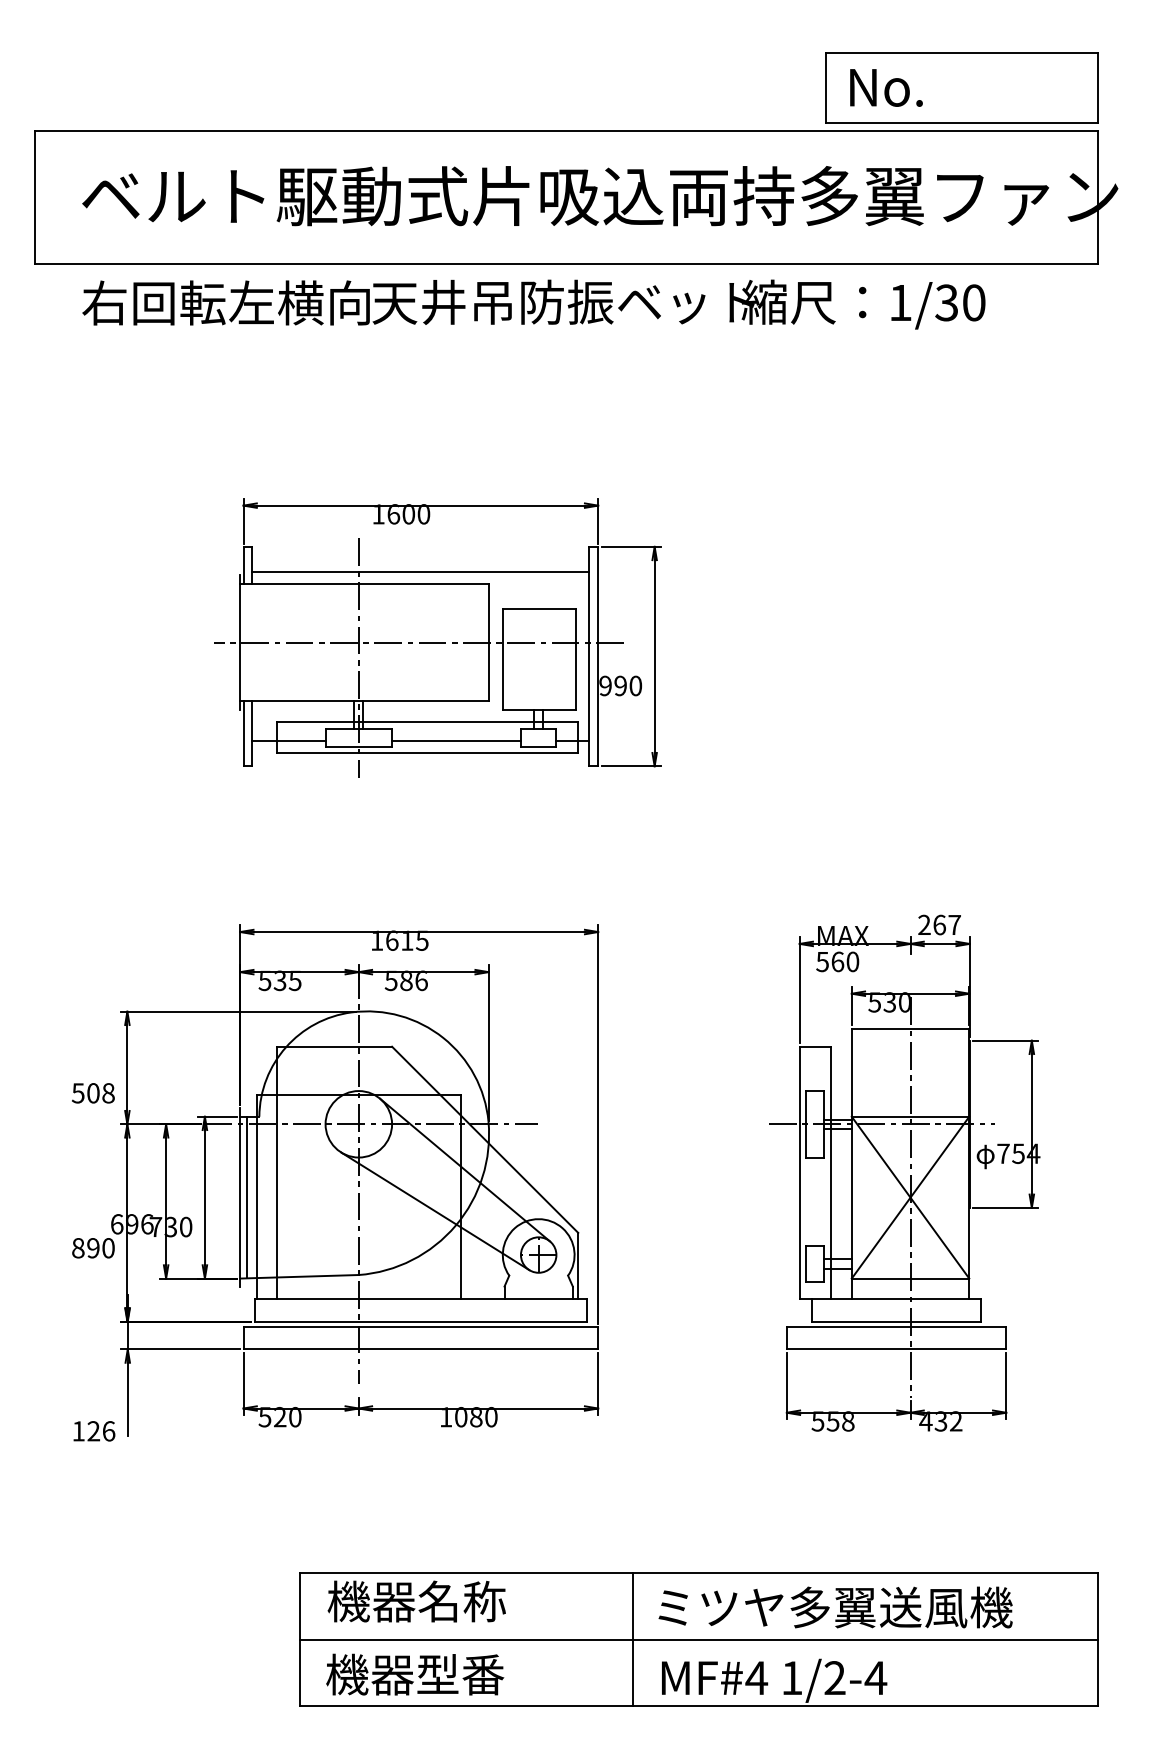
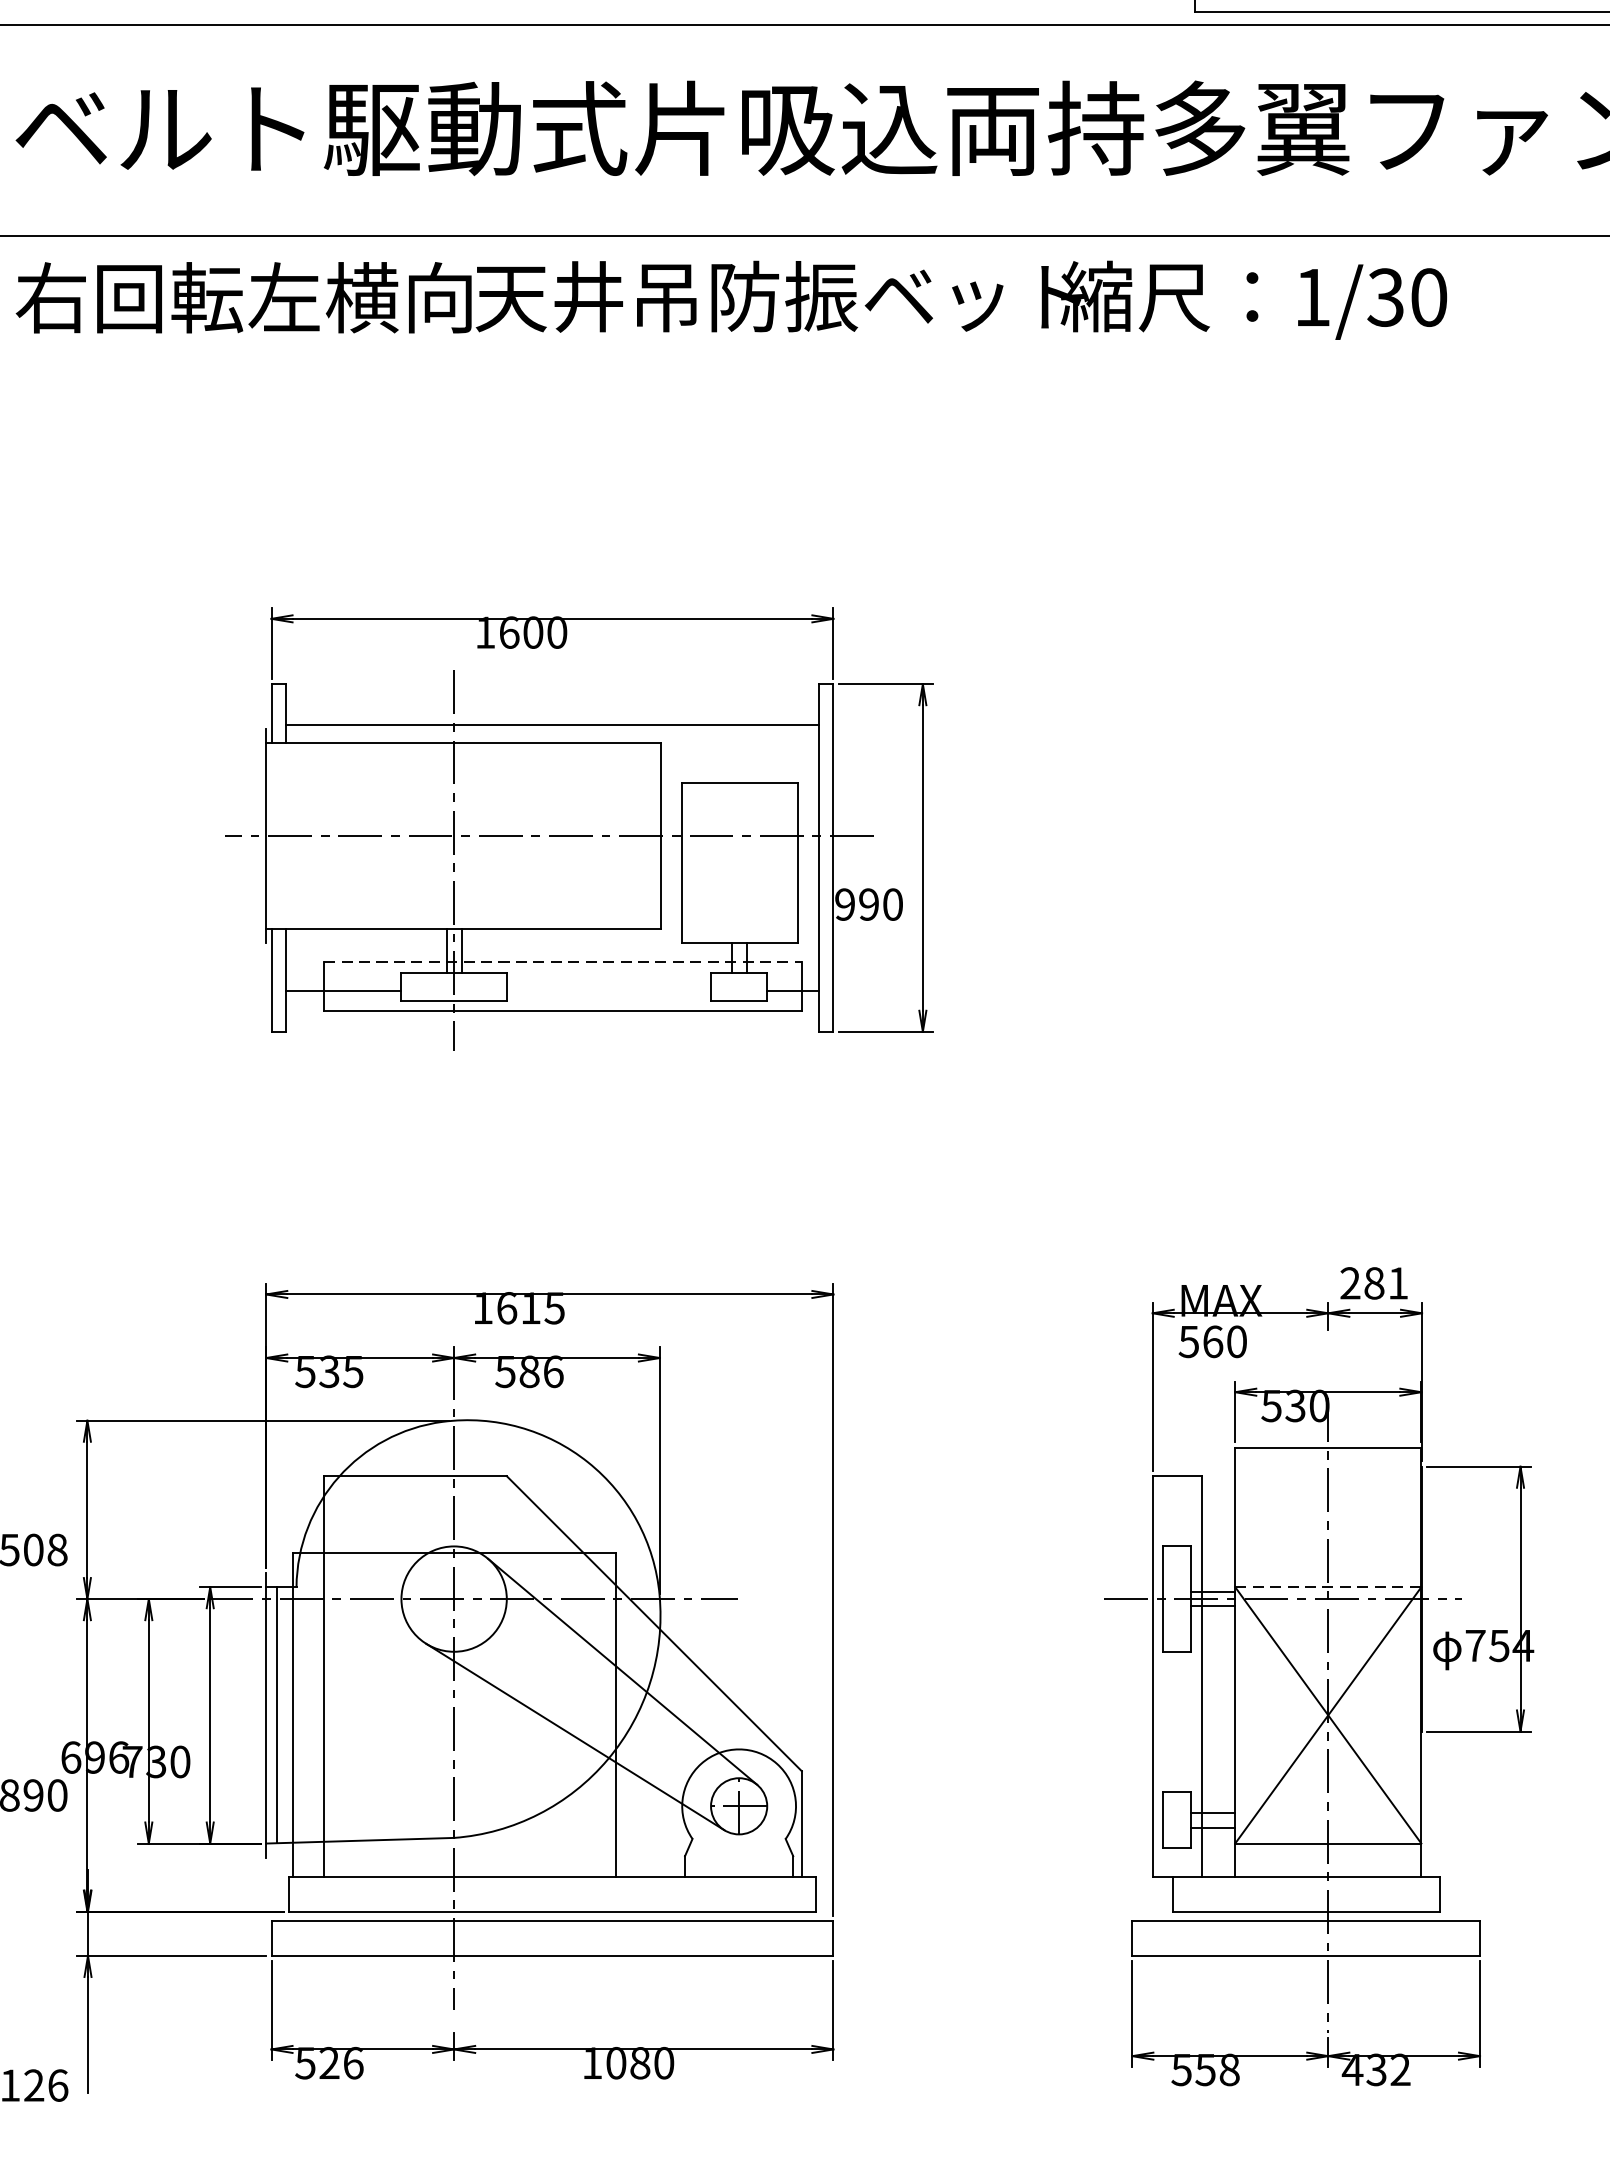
line: (427, 722) -> (562, 962), solid -> dashed
line: (456, 740) -> (608, 990), removed
text: (946, 924) -> (1385, 1282), 267 -> 281
line: (910, 1116) -> (1328, 1586), solid -> dashed
text: (295, 1417) -> (353, 2063), 520 -> 526

